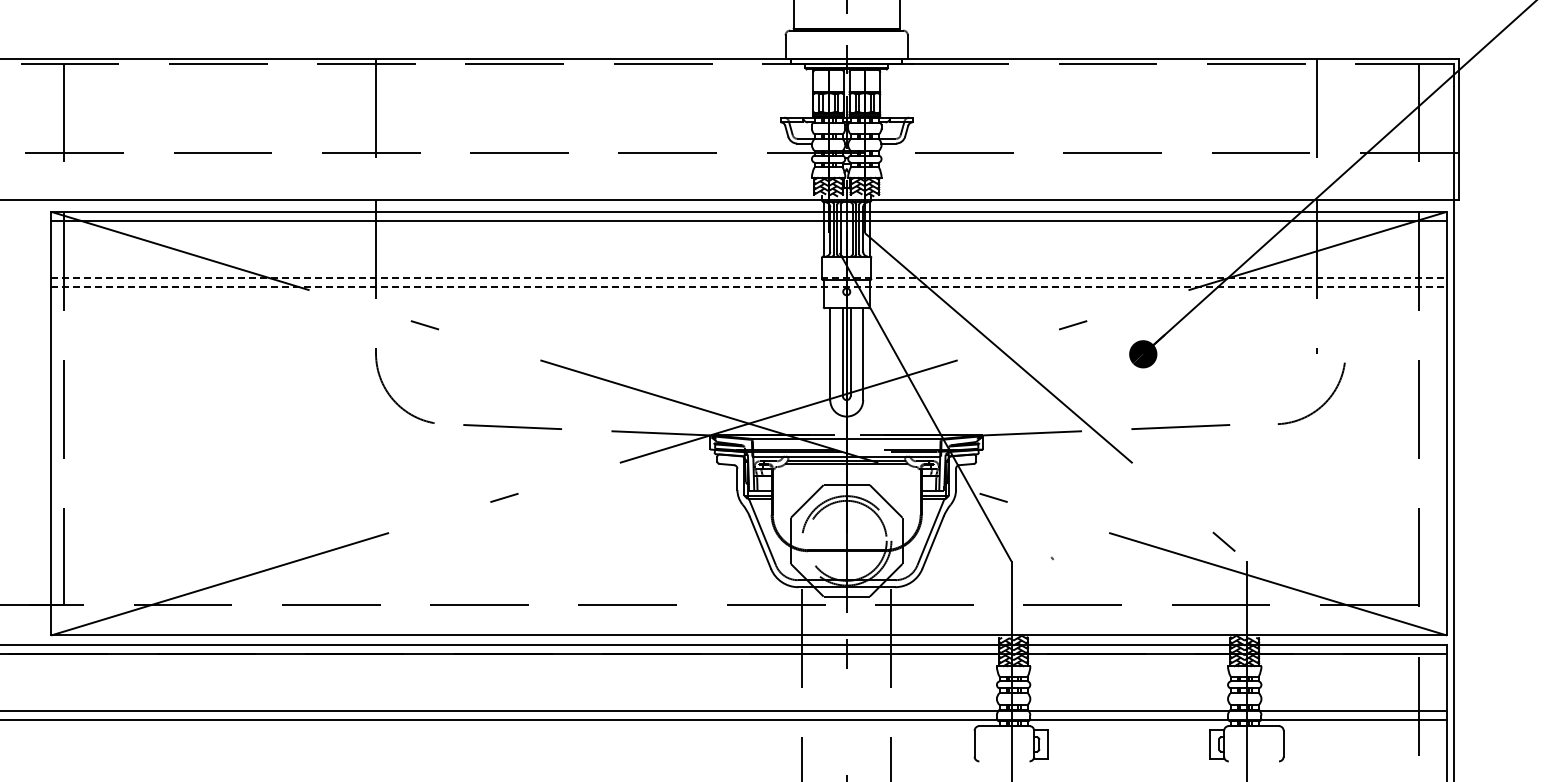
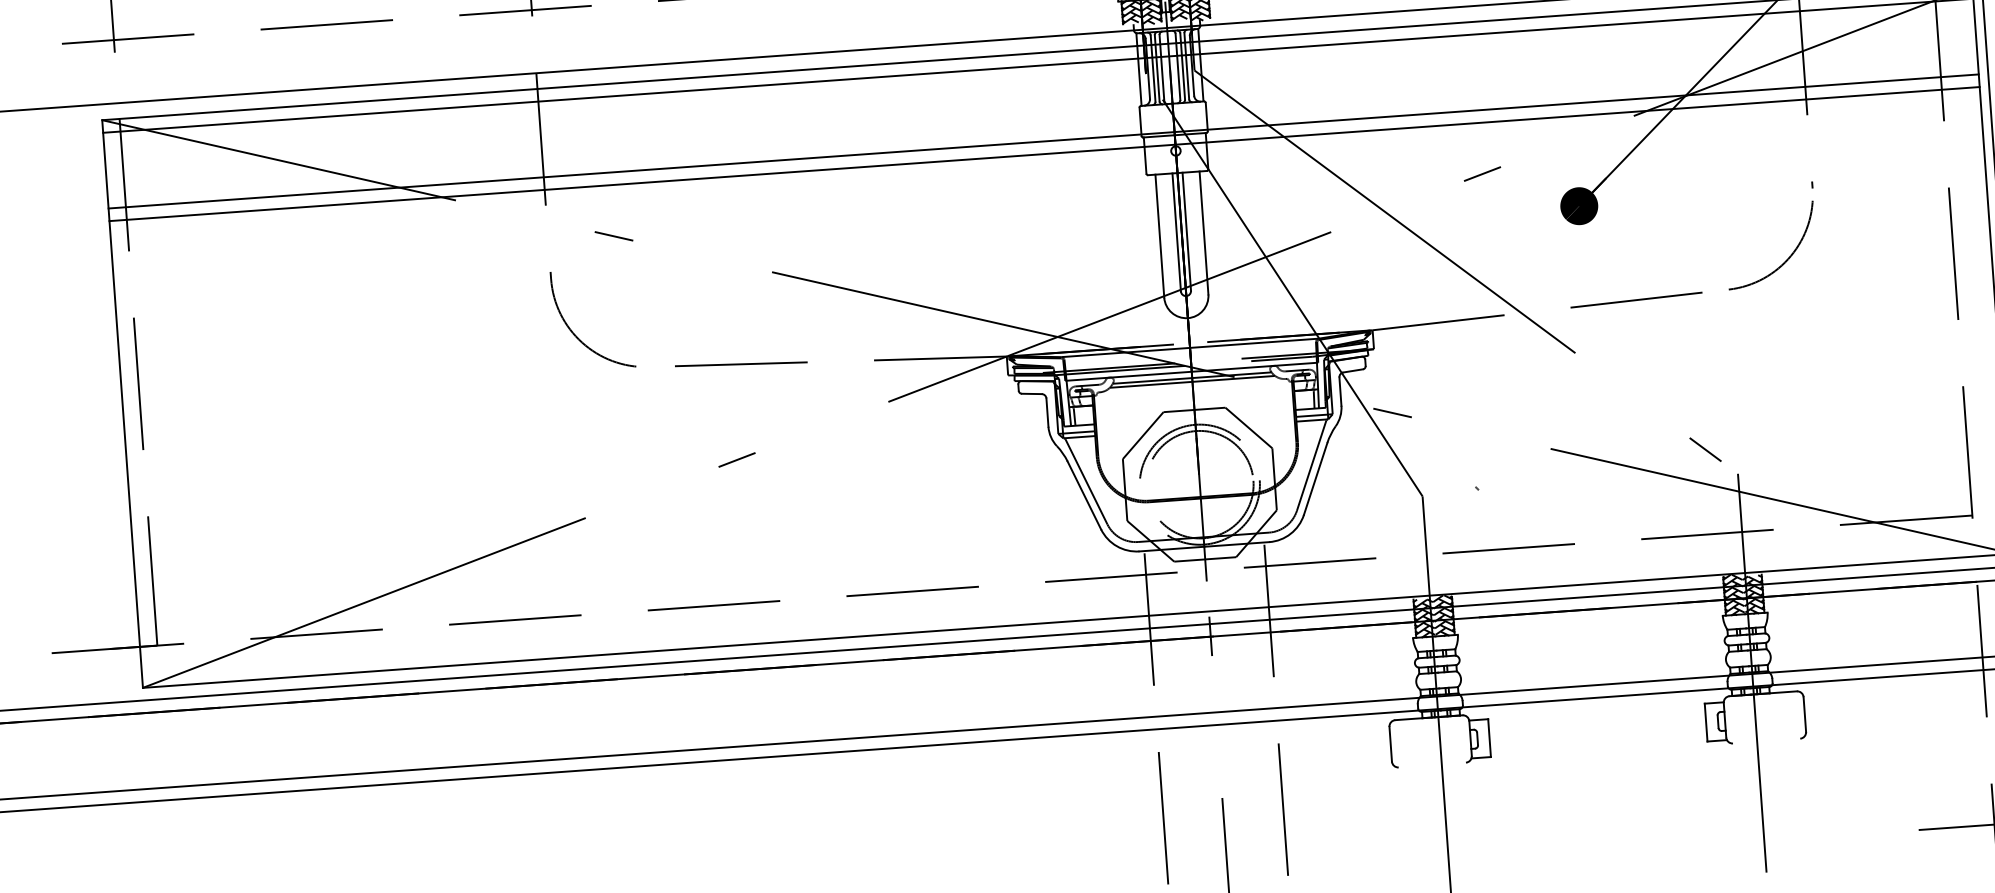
line: (749, 277) -> (1044, 141), dashed -> solid
line: (749, 287) -> (1045, 154), dashed -> solid
arc: (1322, 404) -> (1786, 258), moved

